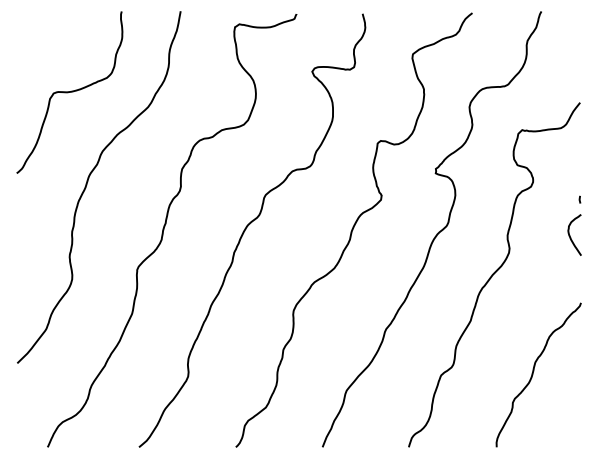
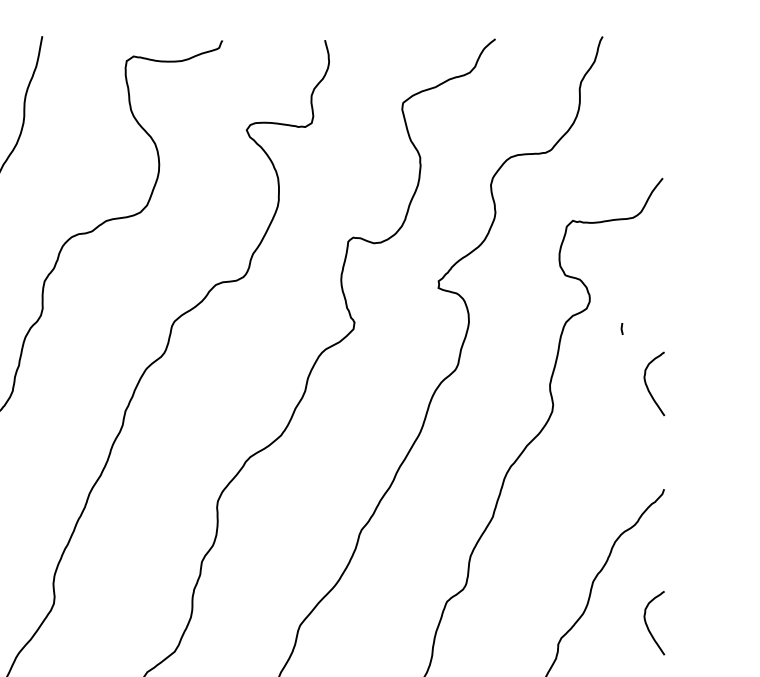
line: (579, 199) -> (621, 328), moved
curve: (570, 389) -> (647, 623), added

